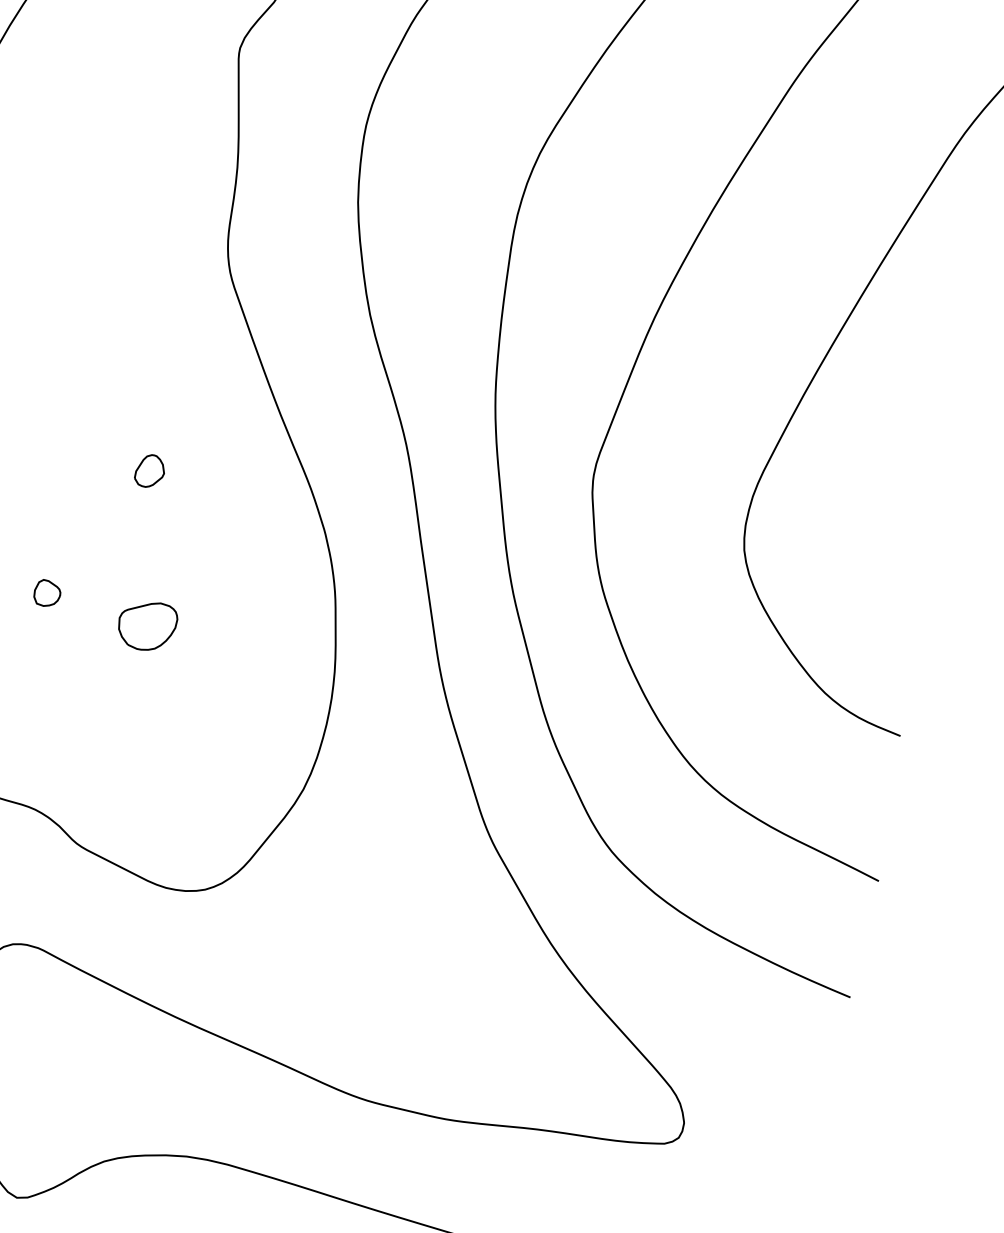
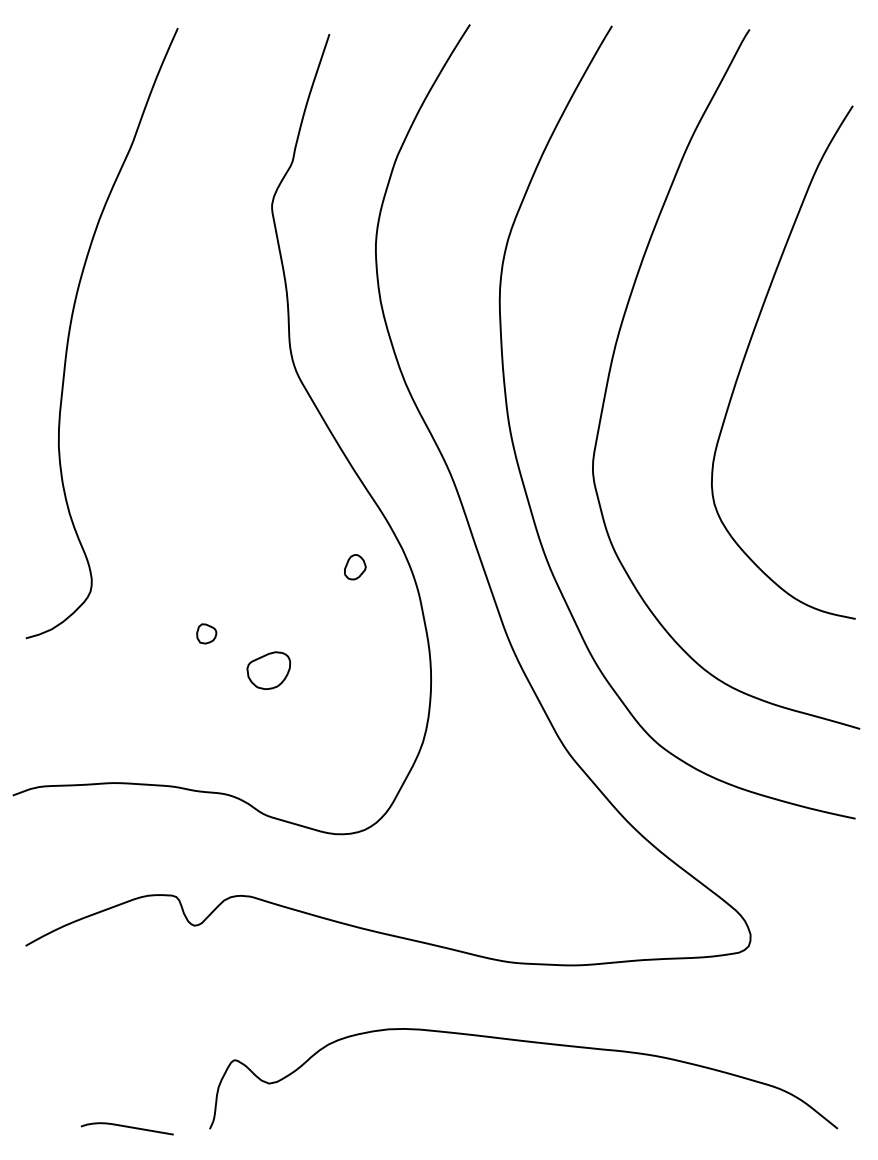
part: (150, 471) -> (355, 567), moved
part: (146, 625) -> (268, 670), moved

